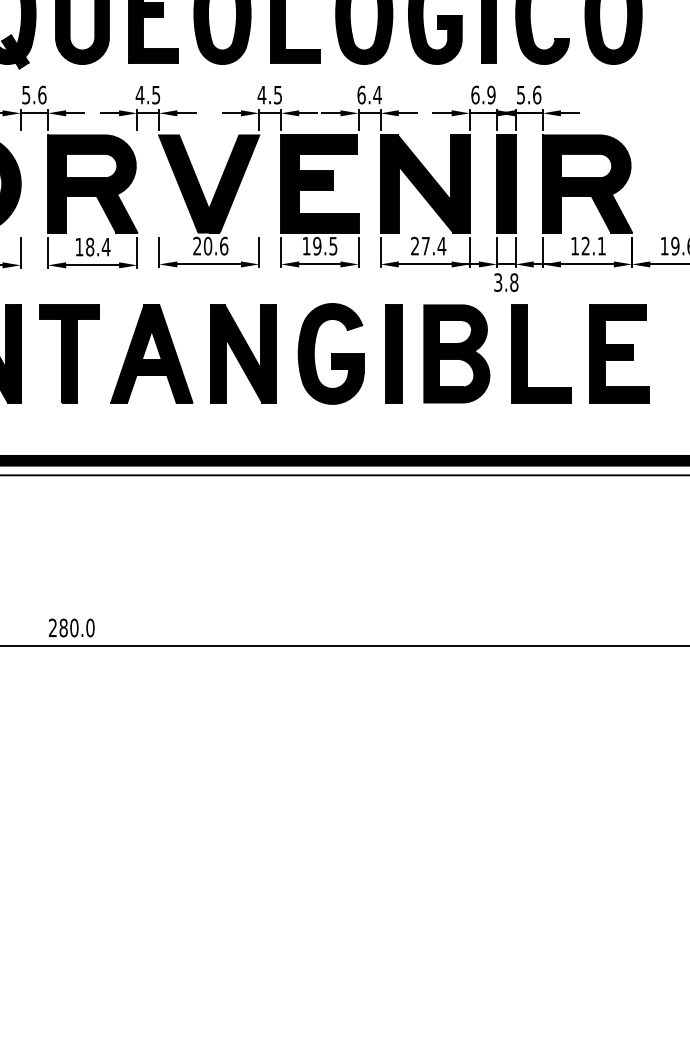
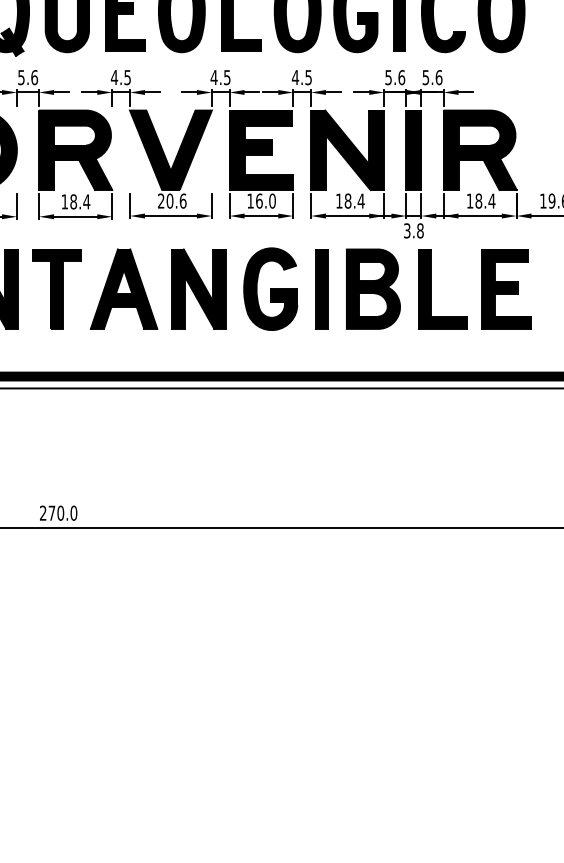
text: (369, 94) -> (302, 77), 6.4 -> 4.5
text: (483, 94) -> (395, 77), 6.9 -> 5.6
text: (325, 245) -> (266, 200), 19.5 -> 16.0
text: (420, 245) -> (343, 200), 27.4 -> 18.4
text: (593, 245) -> (485, 200), 12.1 -> 18.4
text: (63, 627) -> (51, 512), 280.0 -> 270.0

